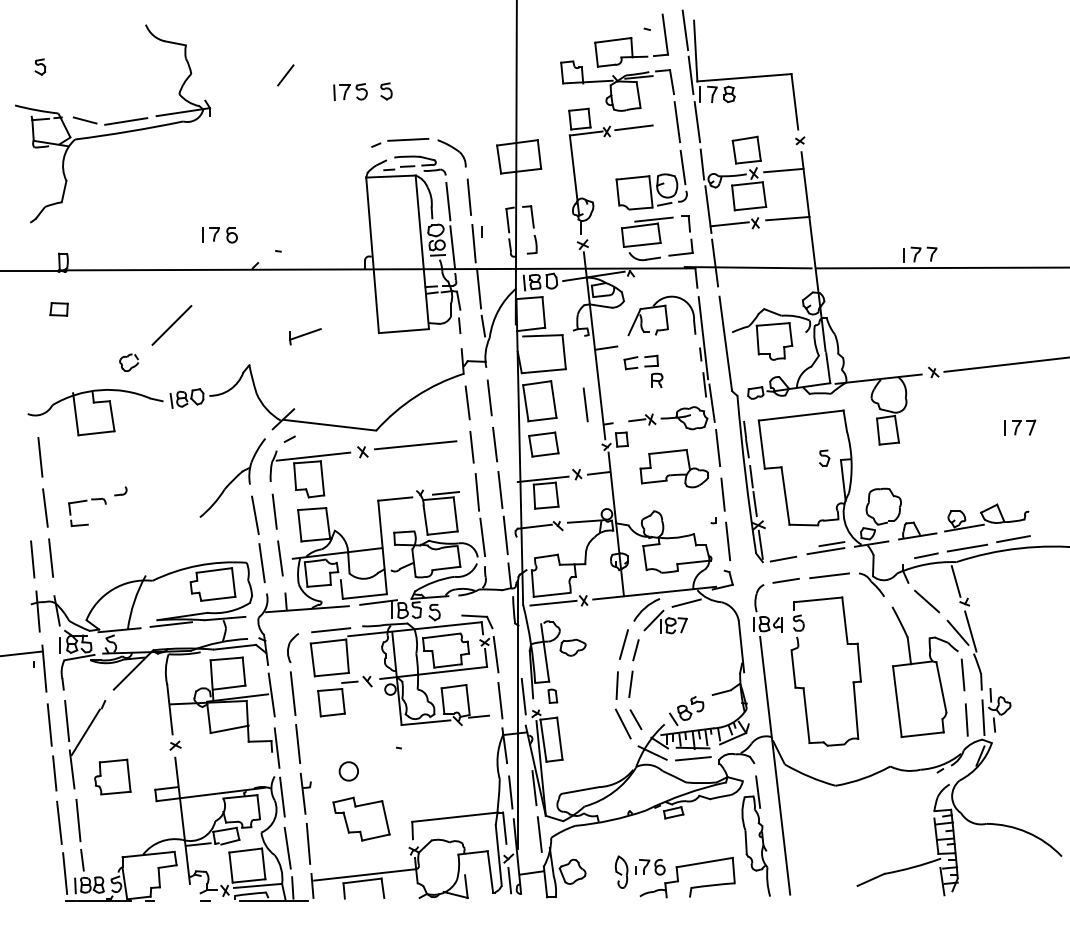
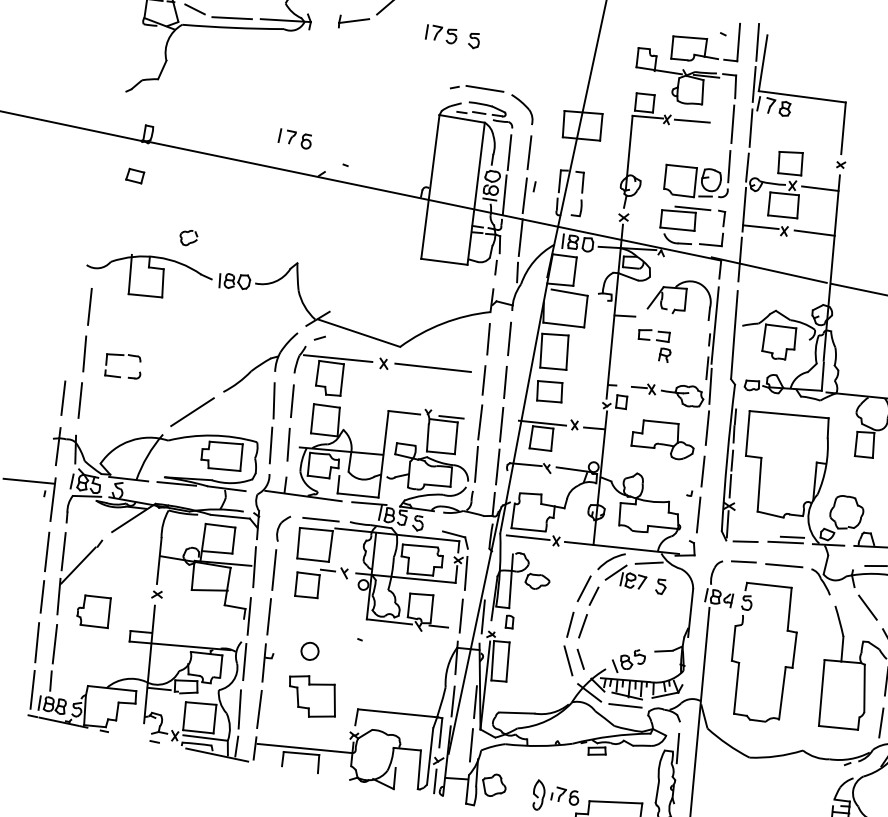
line: (171, 325) -> (192, 412), moved
part: (305, 336) -> (353, 22), moved
line: (585, 404) -> (595, 363), removed
part: (824, 457) -> (661, 585), moved
part: (120, 491) -> (134, 375), moved

